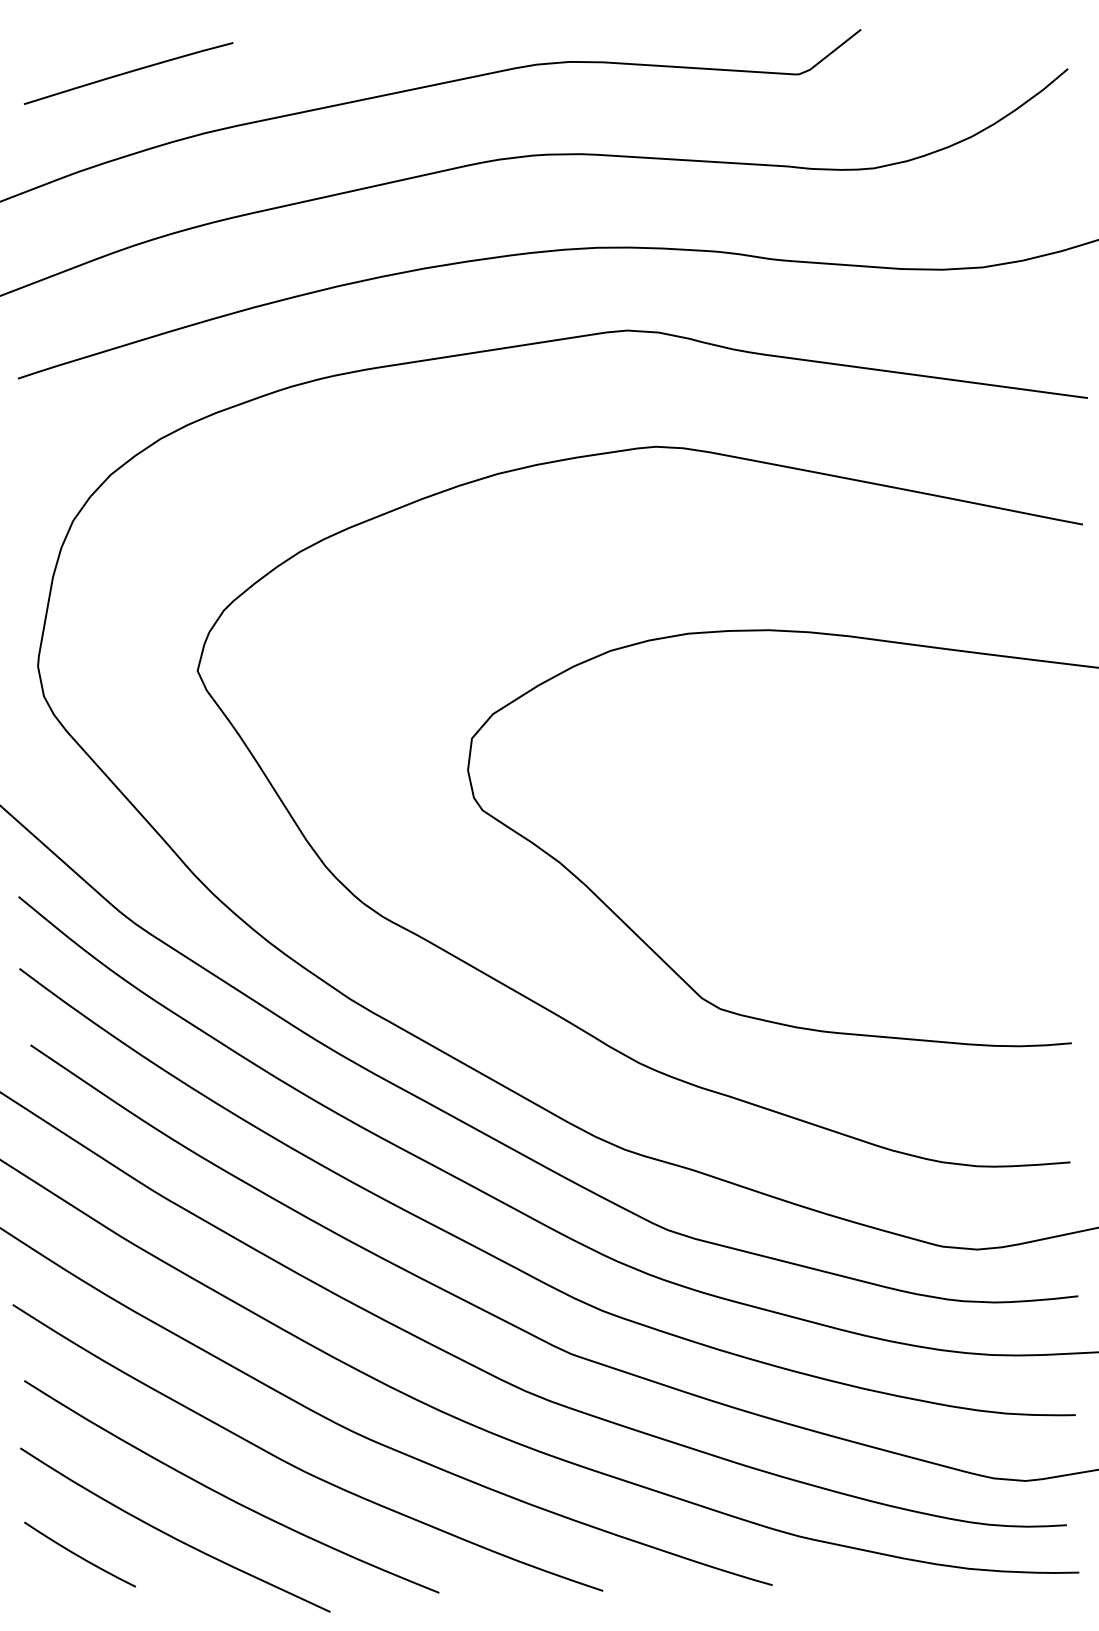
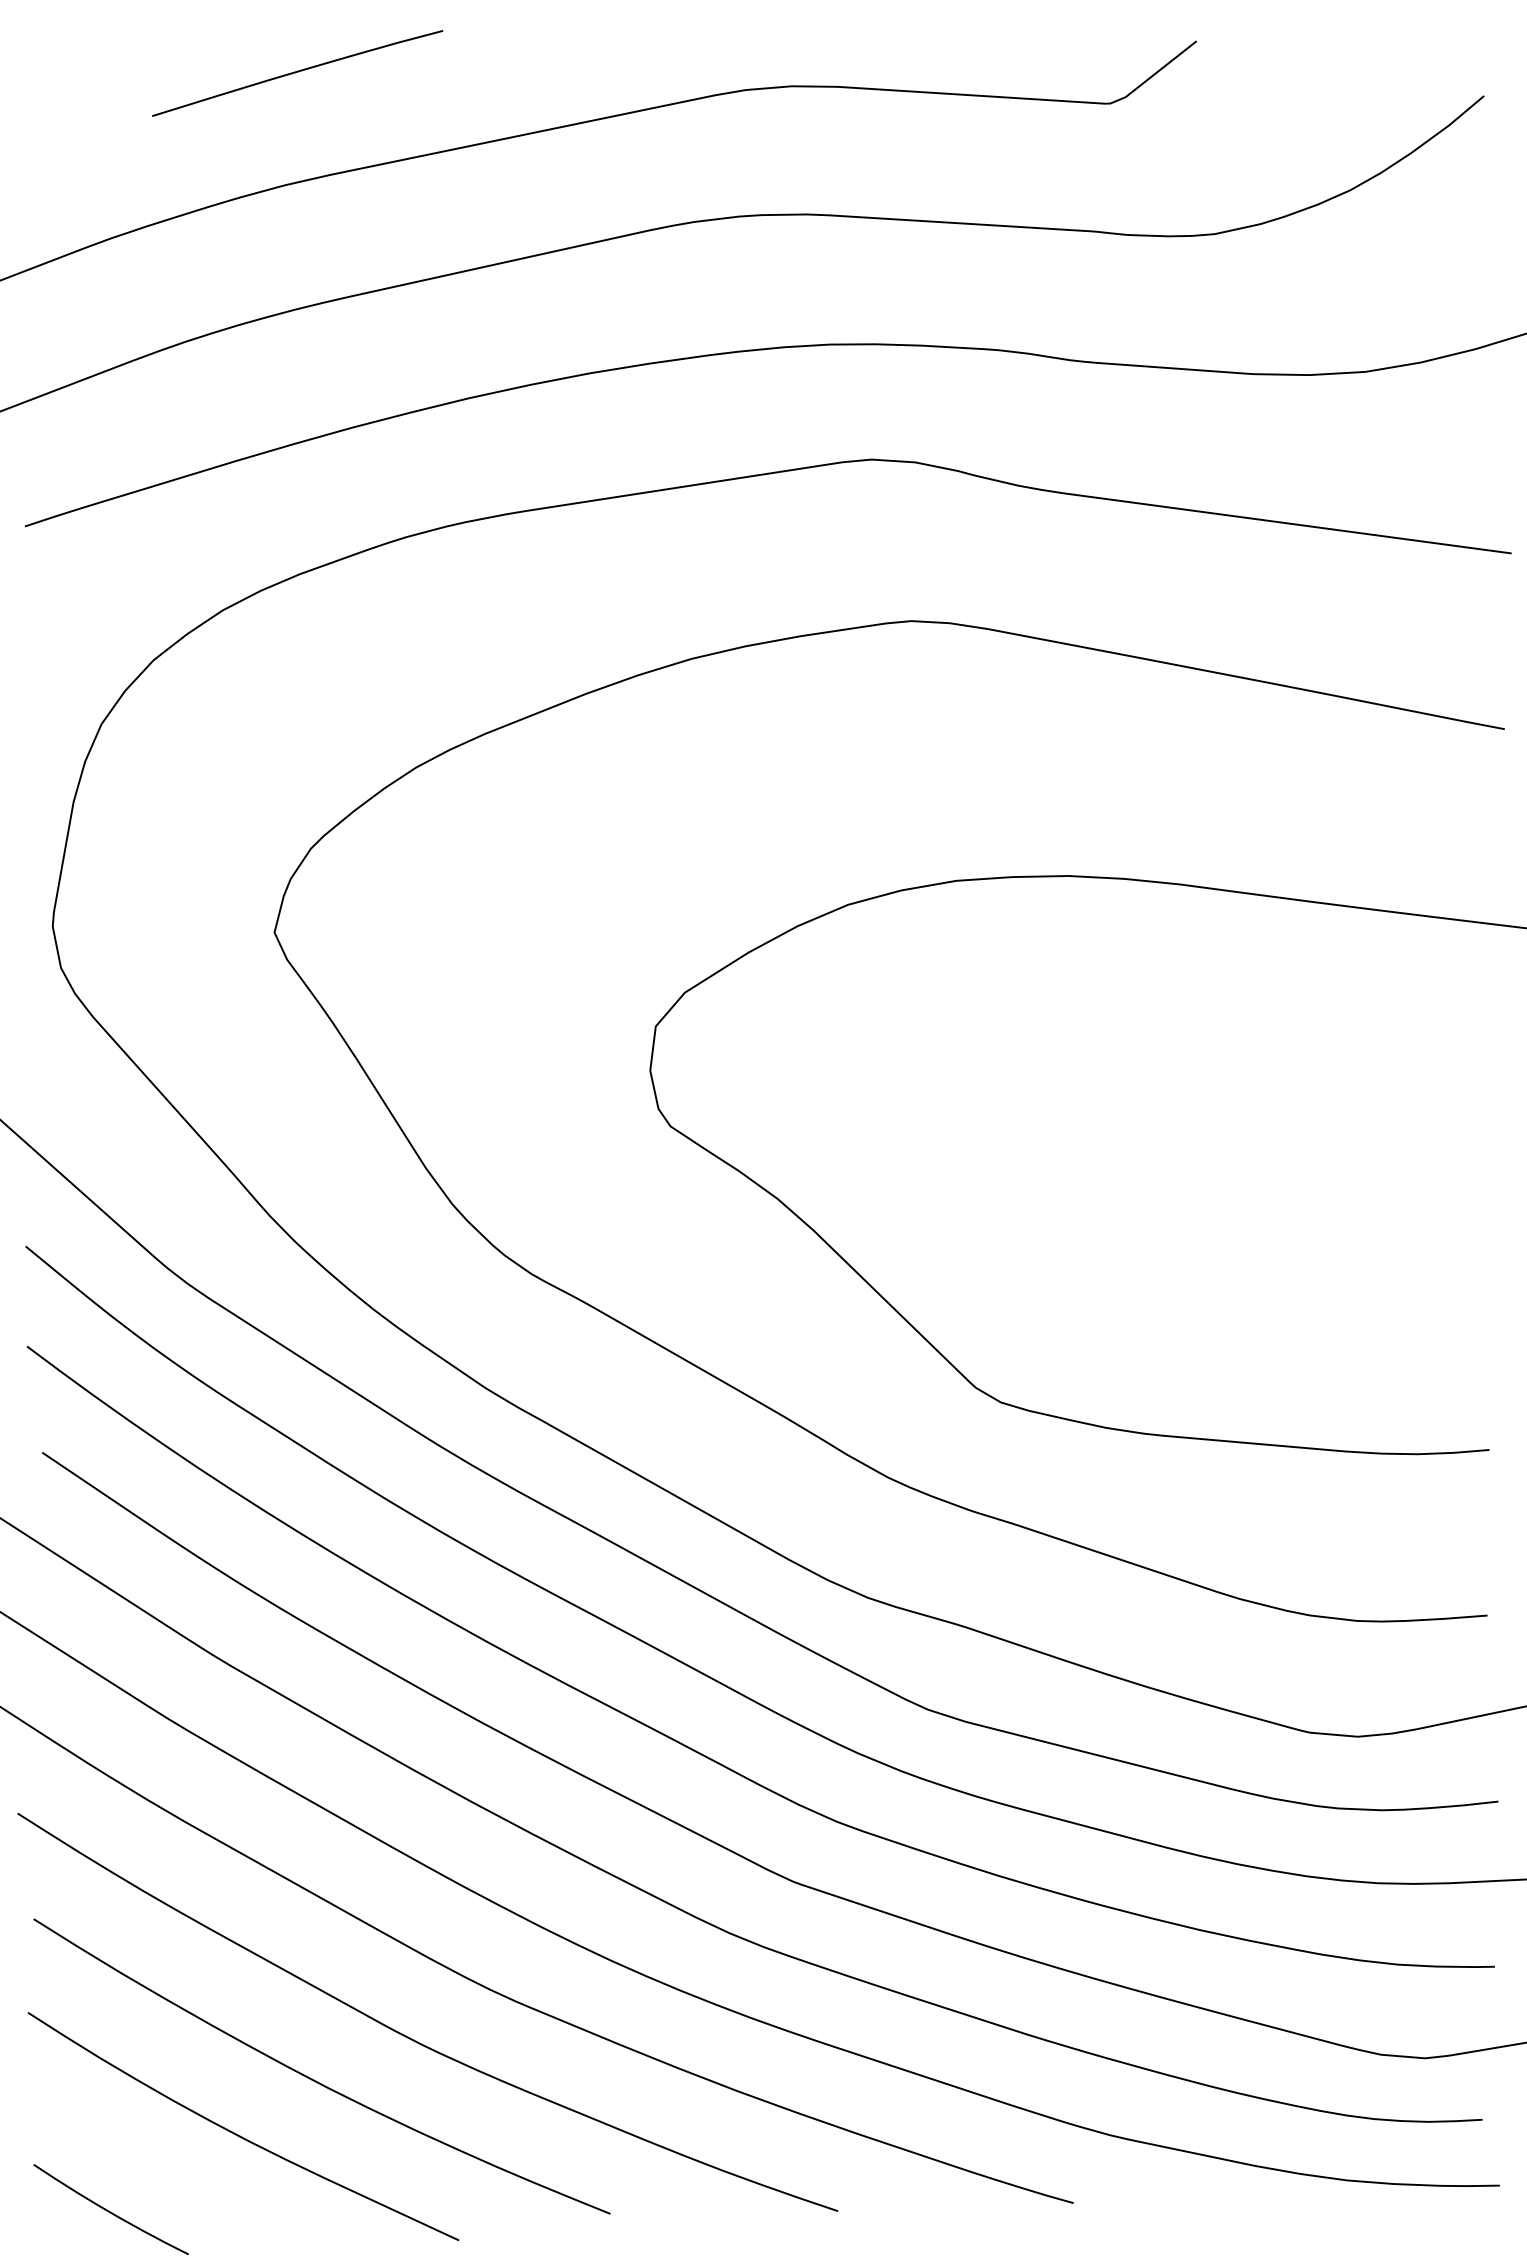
curve: (128, 72) -> (297, 72), moved
curve: (78, 1555) -> (109, 2210), moved

